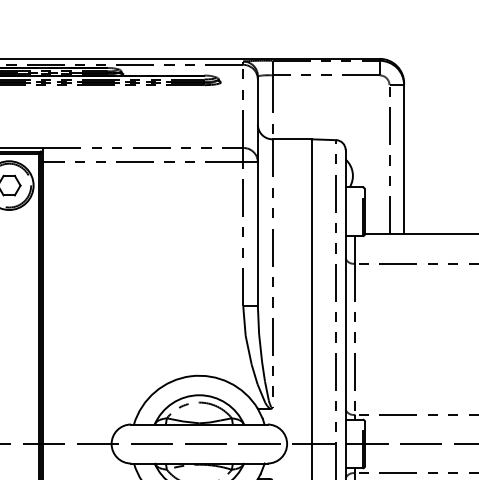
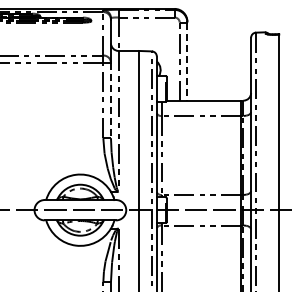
line: (404, 161) -> (187, 62), solid -> dashed
line: (256, 234) -> (110, 100), solid -> dashed

